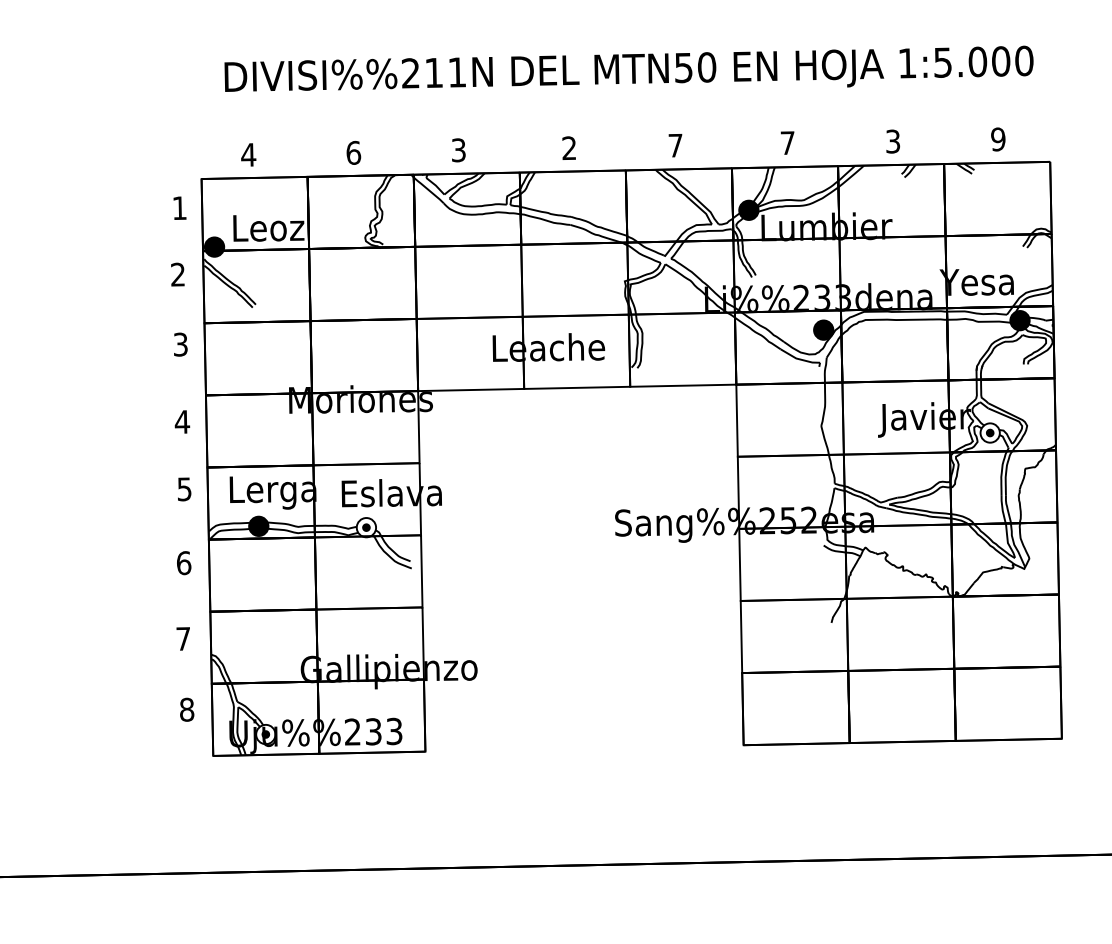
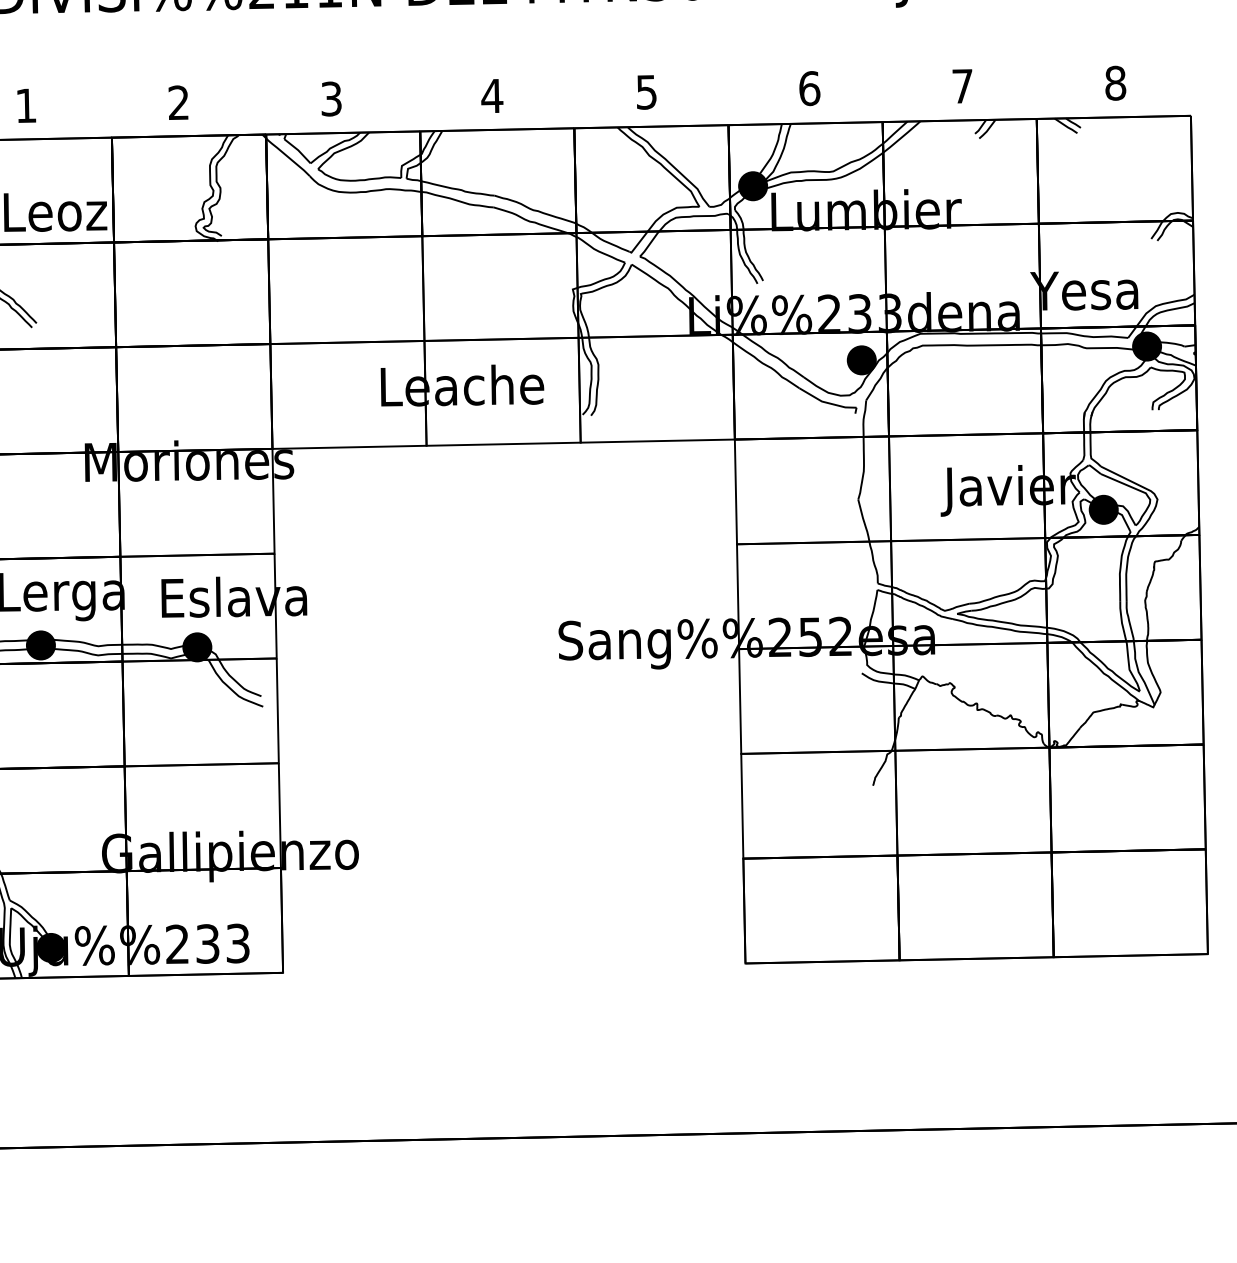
text: (998, 139) -> (1115, 83), 9 -> 8
text: (893, 141) -> (963, 86), 3 -> 7
text: (787, 143) -> (809, 89), 7 -> 6
text: (675, 145) -> (646, 92), 7 -> 5
text: (569, 147) -> (492, 94), 2 -> 4
text: (353, 152) -> (178, 102), 6 -> 2
text: (248, 154) -> (25, 105), 4 -> 1
fill: (989, 432) -> (1102, 509), added
fill: (366, 527) -> (197, 647), added
fill: (265, 734) -> (50, 947), added

